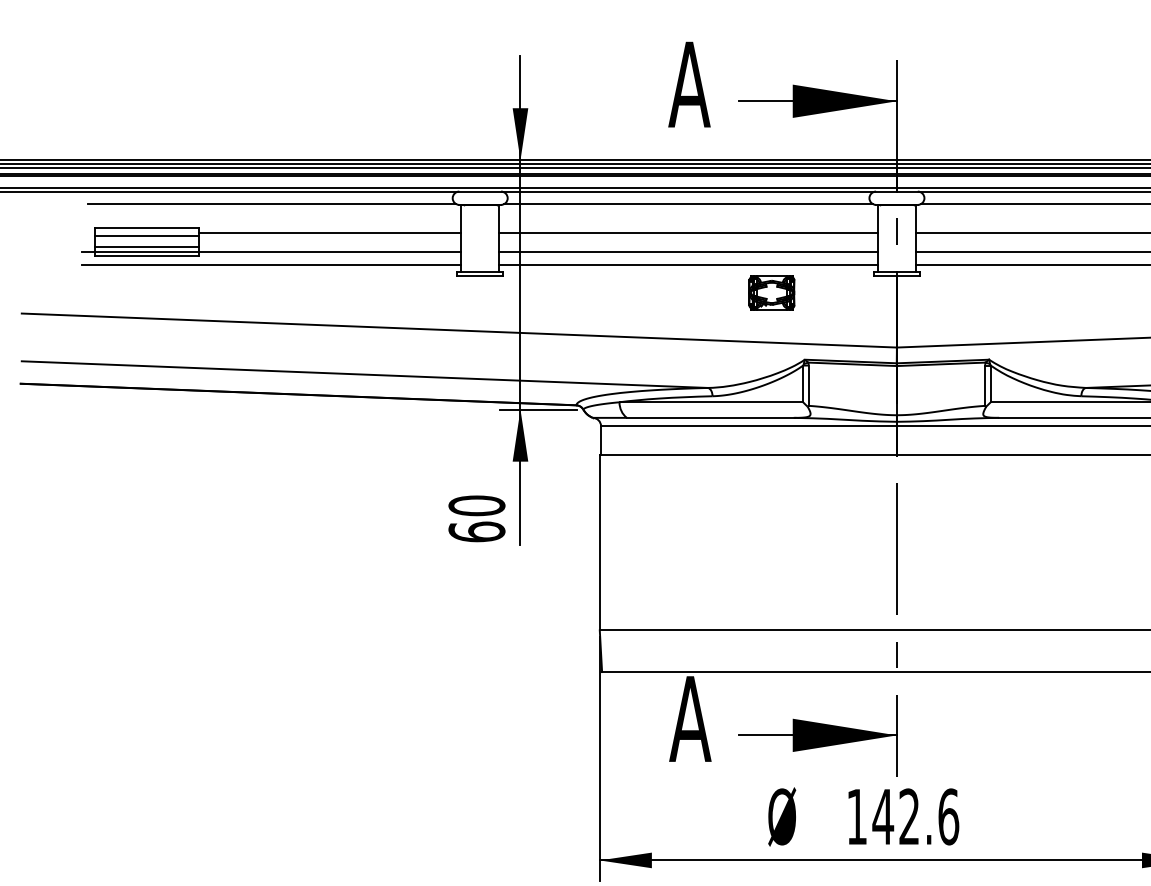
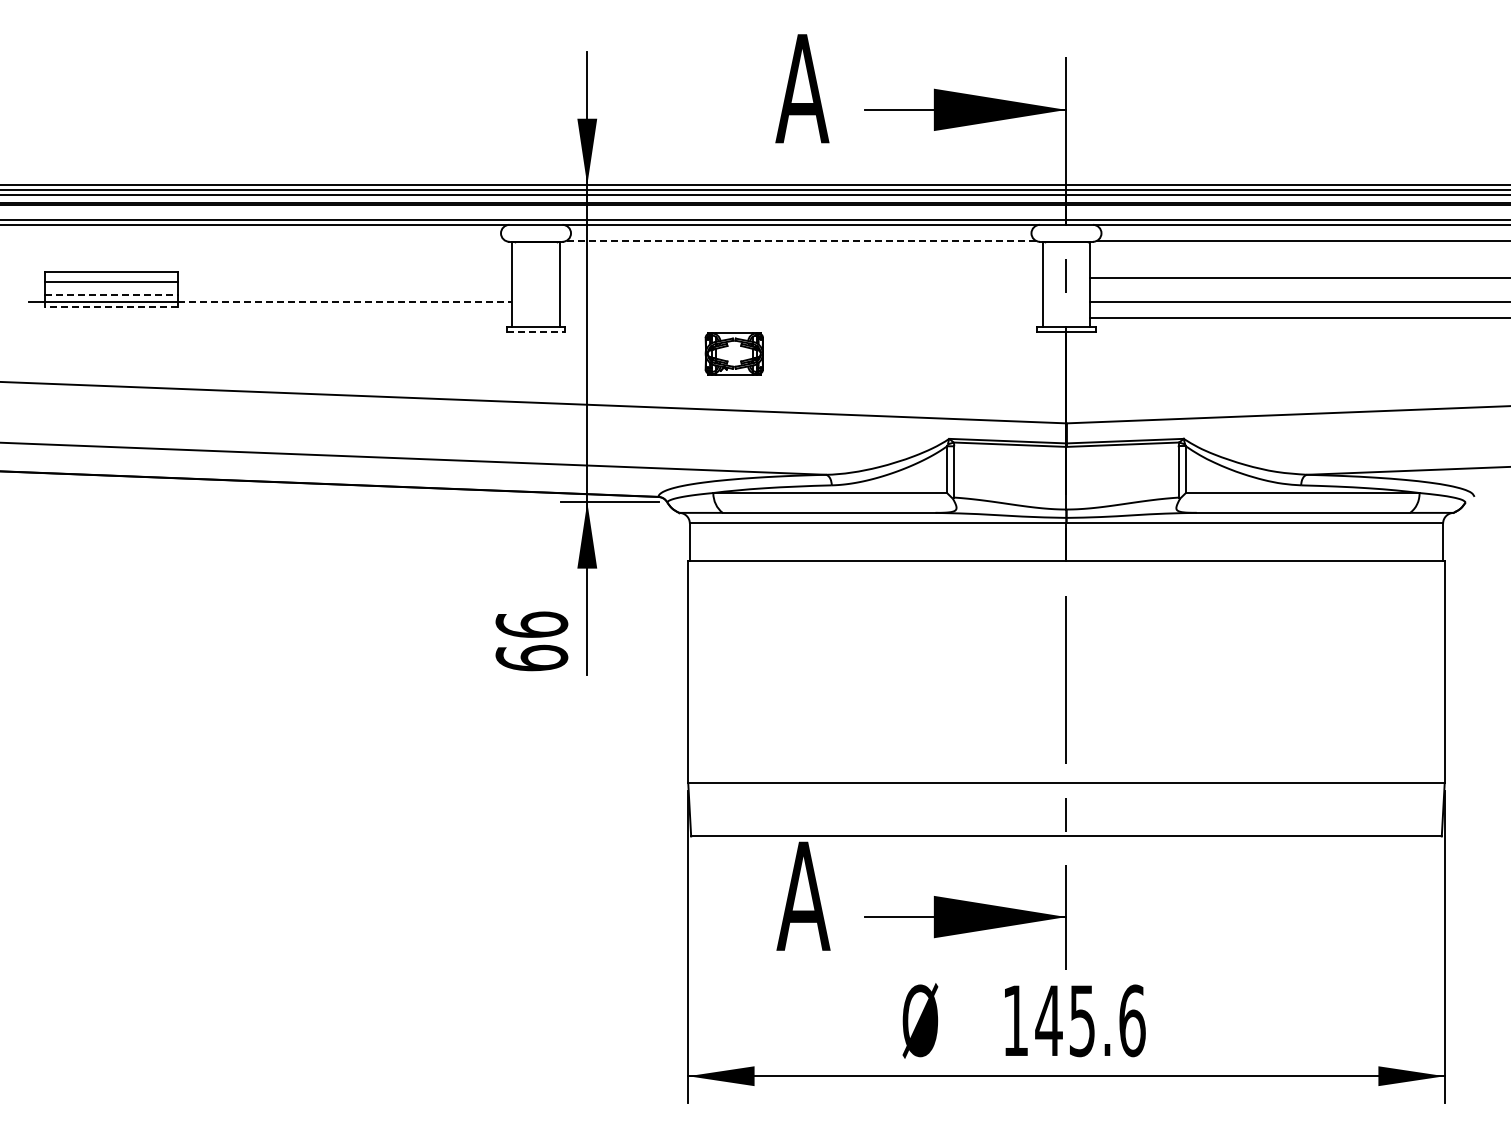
line: (271, 203) -> (270, 240), removed
line: (688, 203) -> (801, 240), solid -> dashed
line: (329, 232) -> (344, 277), removed
line: (687, 232) -> (800, 277), removed
line: (147, 246) -> (112, 294), solid -> dashed
line: (330, 251) -> (345, 301), solid -> dashed
line: (687, 251) -> (800, 301), removed
line: (146, 256) -> (111, 307), solid -> dashed
line: (271, 264) -> (270, 317), removed
line: (687, 264) -> (800, 317), removed
line: (480, 276) -> (536, 332), solid -> dashed
part: (771, 292) -> (733, 353), moved
text: (476, 505) -> (531, 624), 60 -> 66
text: (908, 816) -> (1081, 1020), 142.6 -> 145.6

